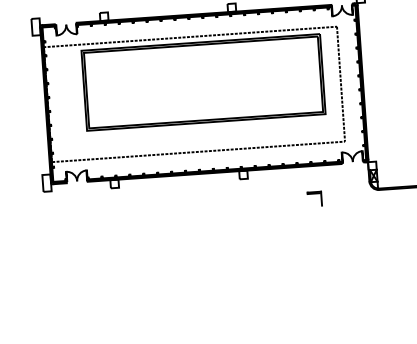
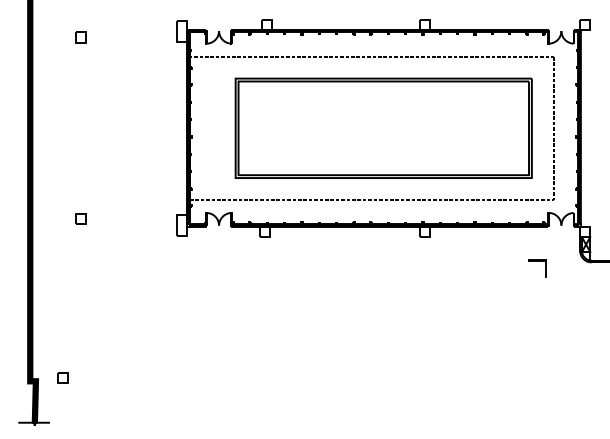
part: (203, 81) -> (383, 127), moved
part: (314, 193) -> (537, 261), moved

